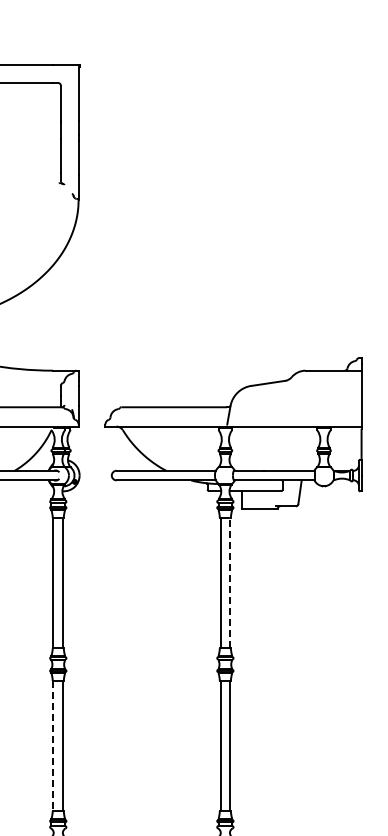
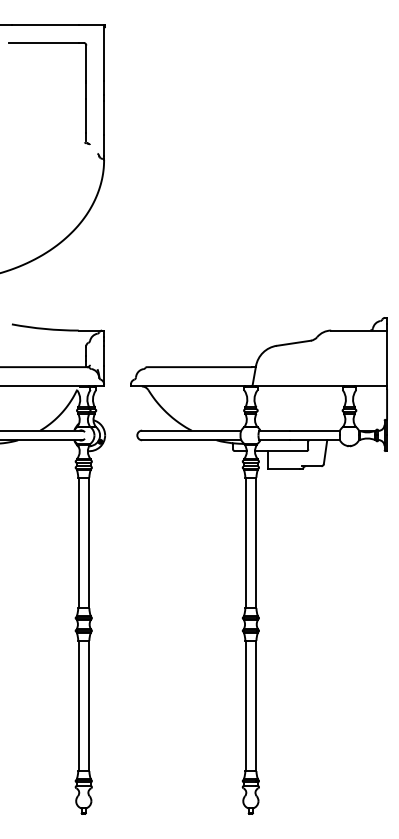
line: (229, 582) -> (255, 542), dashed -> solid
line: (52, 746) -> (78, 706), dashed -> solid

